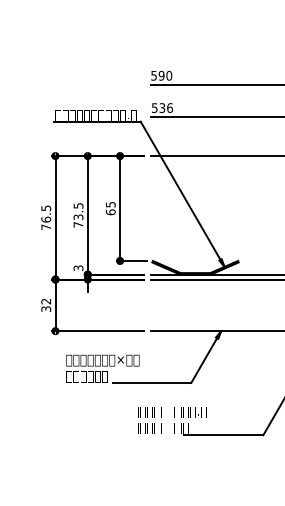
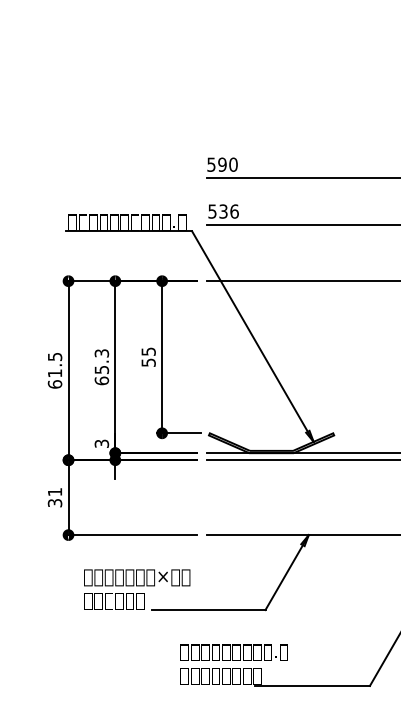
text: (110, 212) -> (148, 362), 65 -> 55
text: (78, 215) -> (101, 367), 73.5 -> 65.3
text: (46, 223) -> (55, 378), 76.5 -> 61.5
text: (45, 301) -> (54, 492), 32 -> 31

